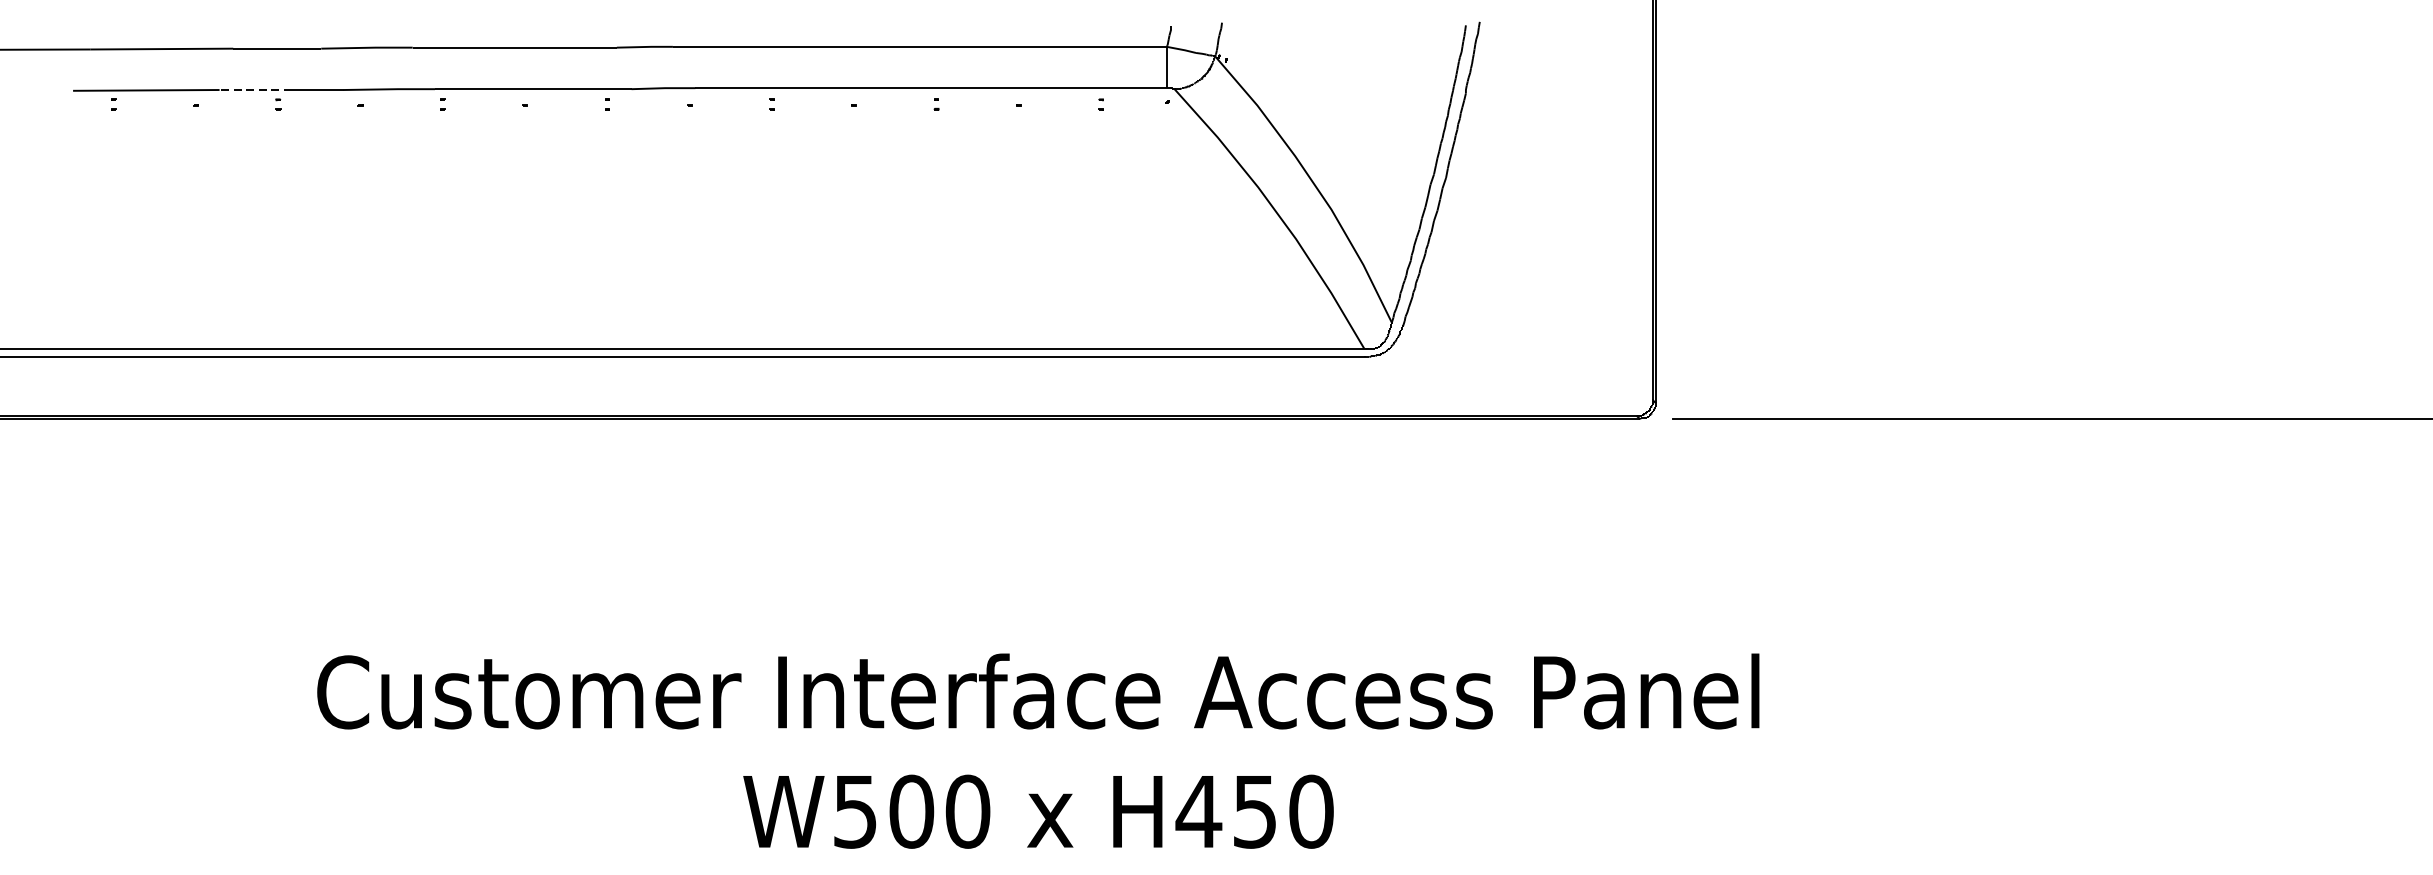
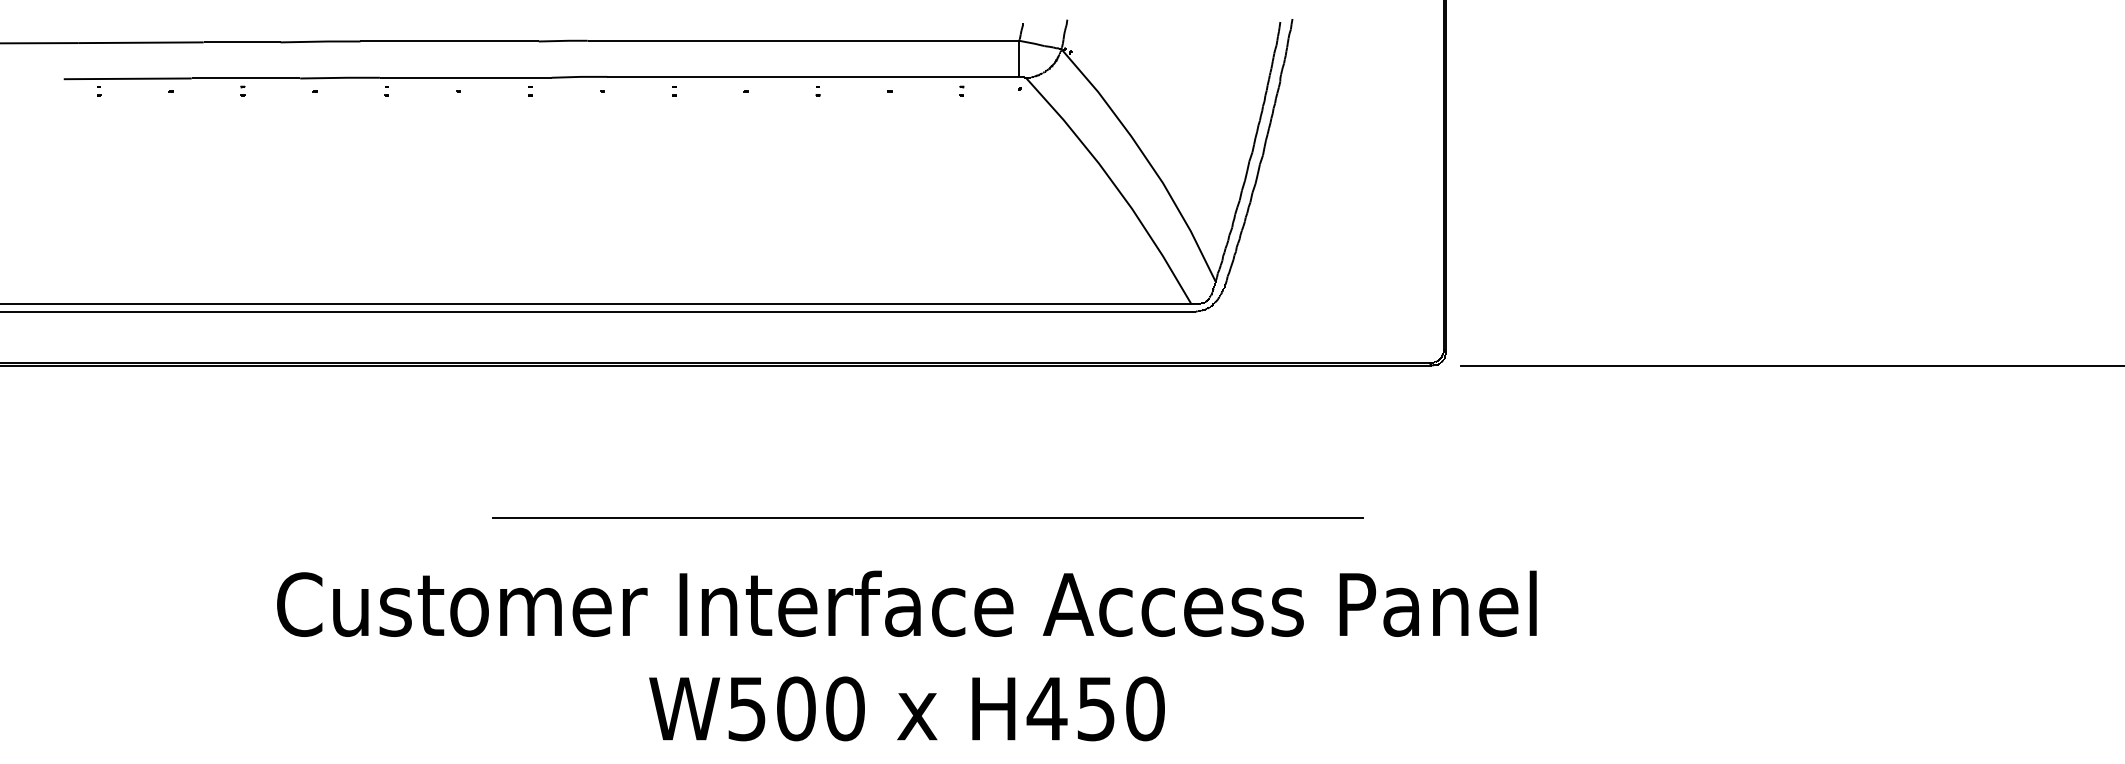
line: (255, 90) -> (223, 78), dashed -> solid
line: (1061, 592) -> (927, 517), added

